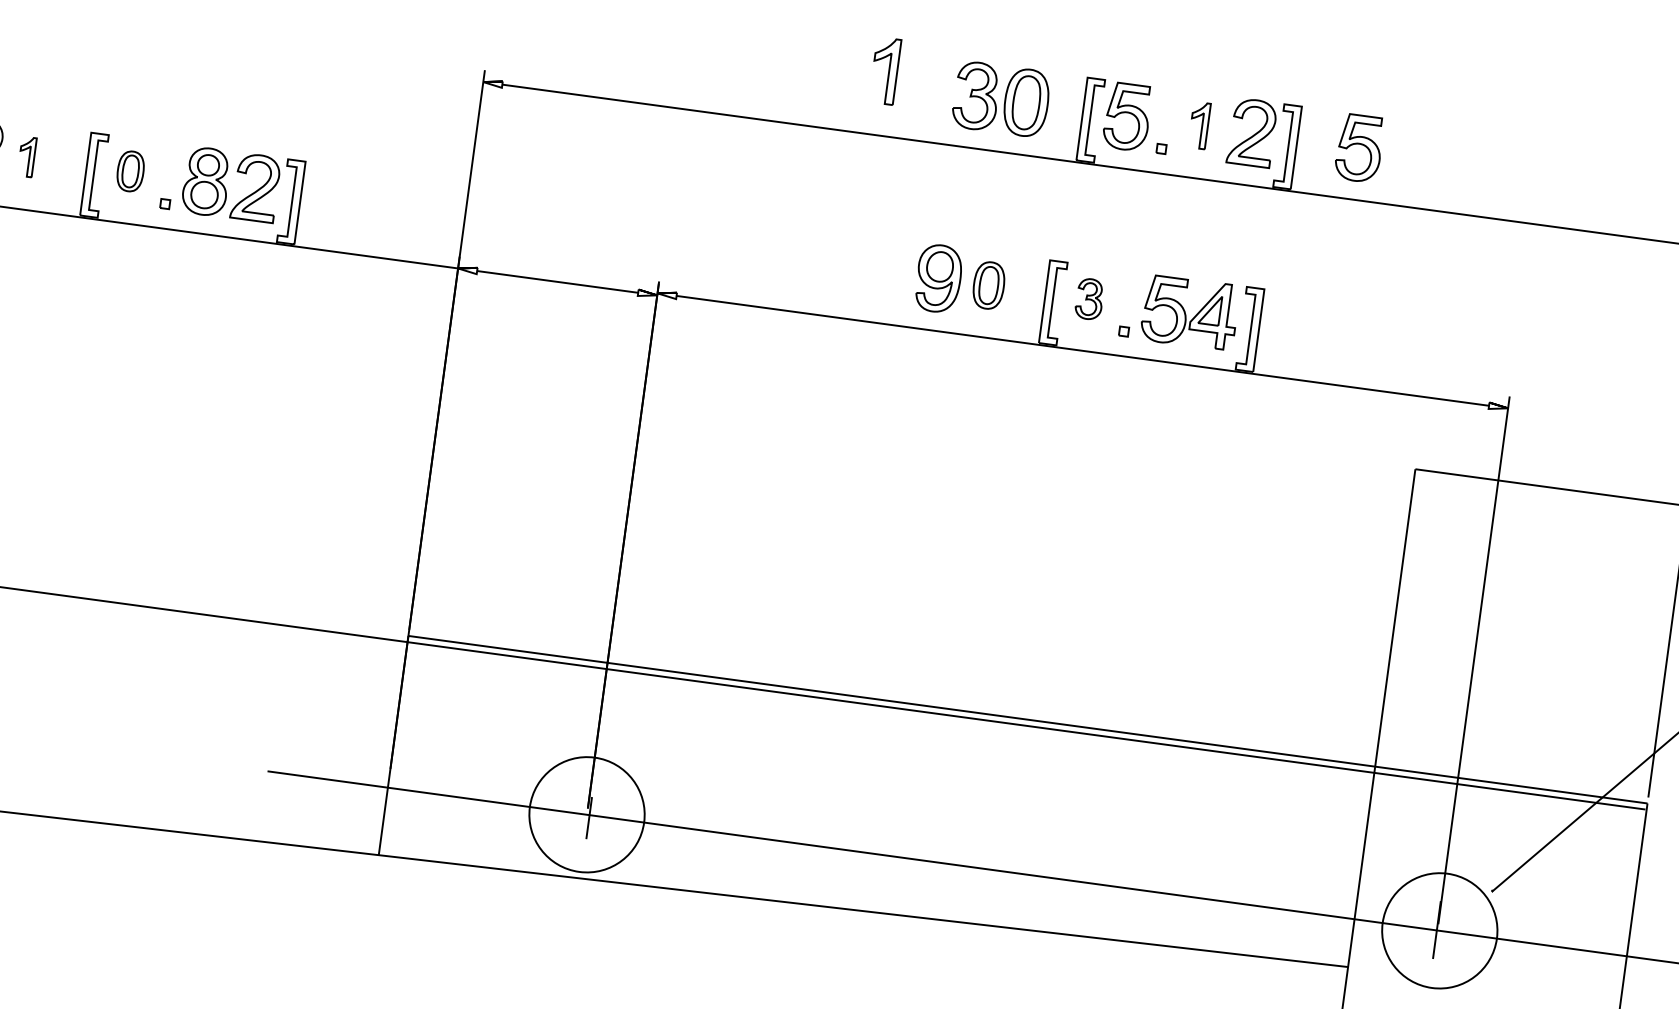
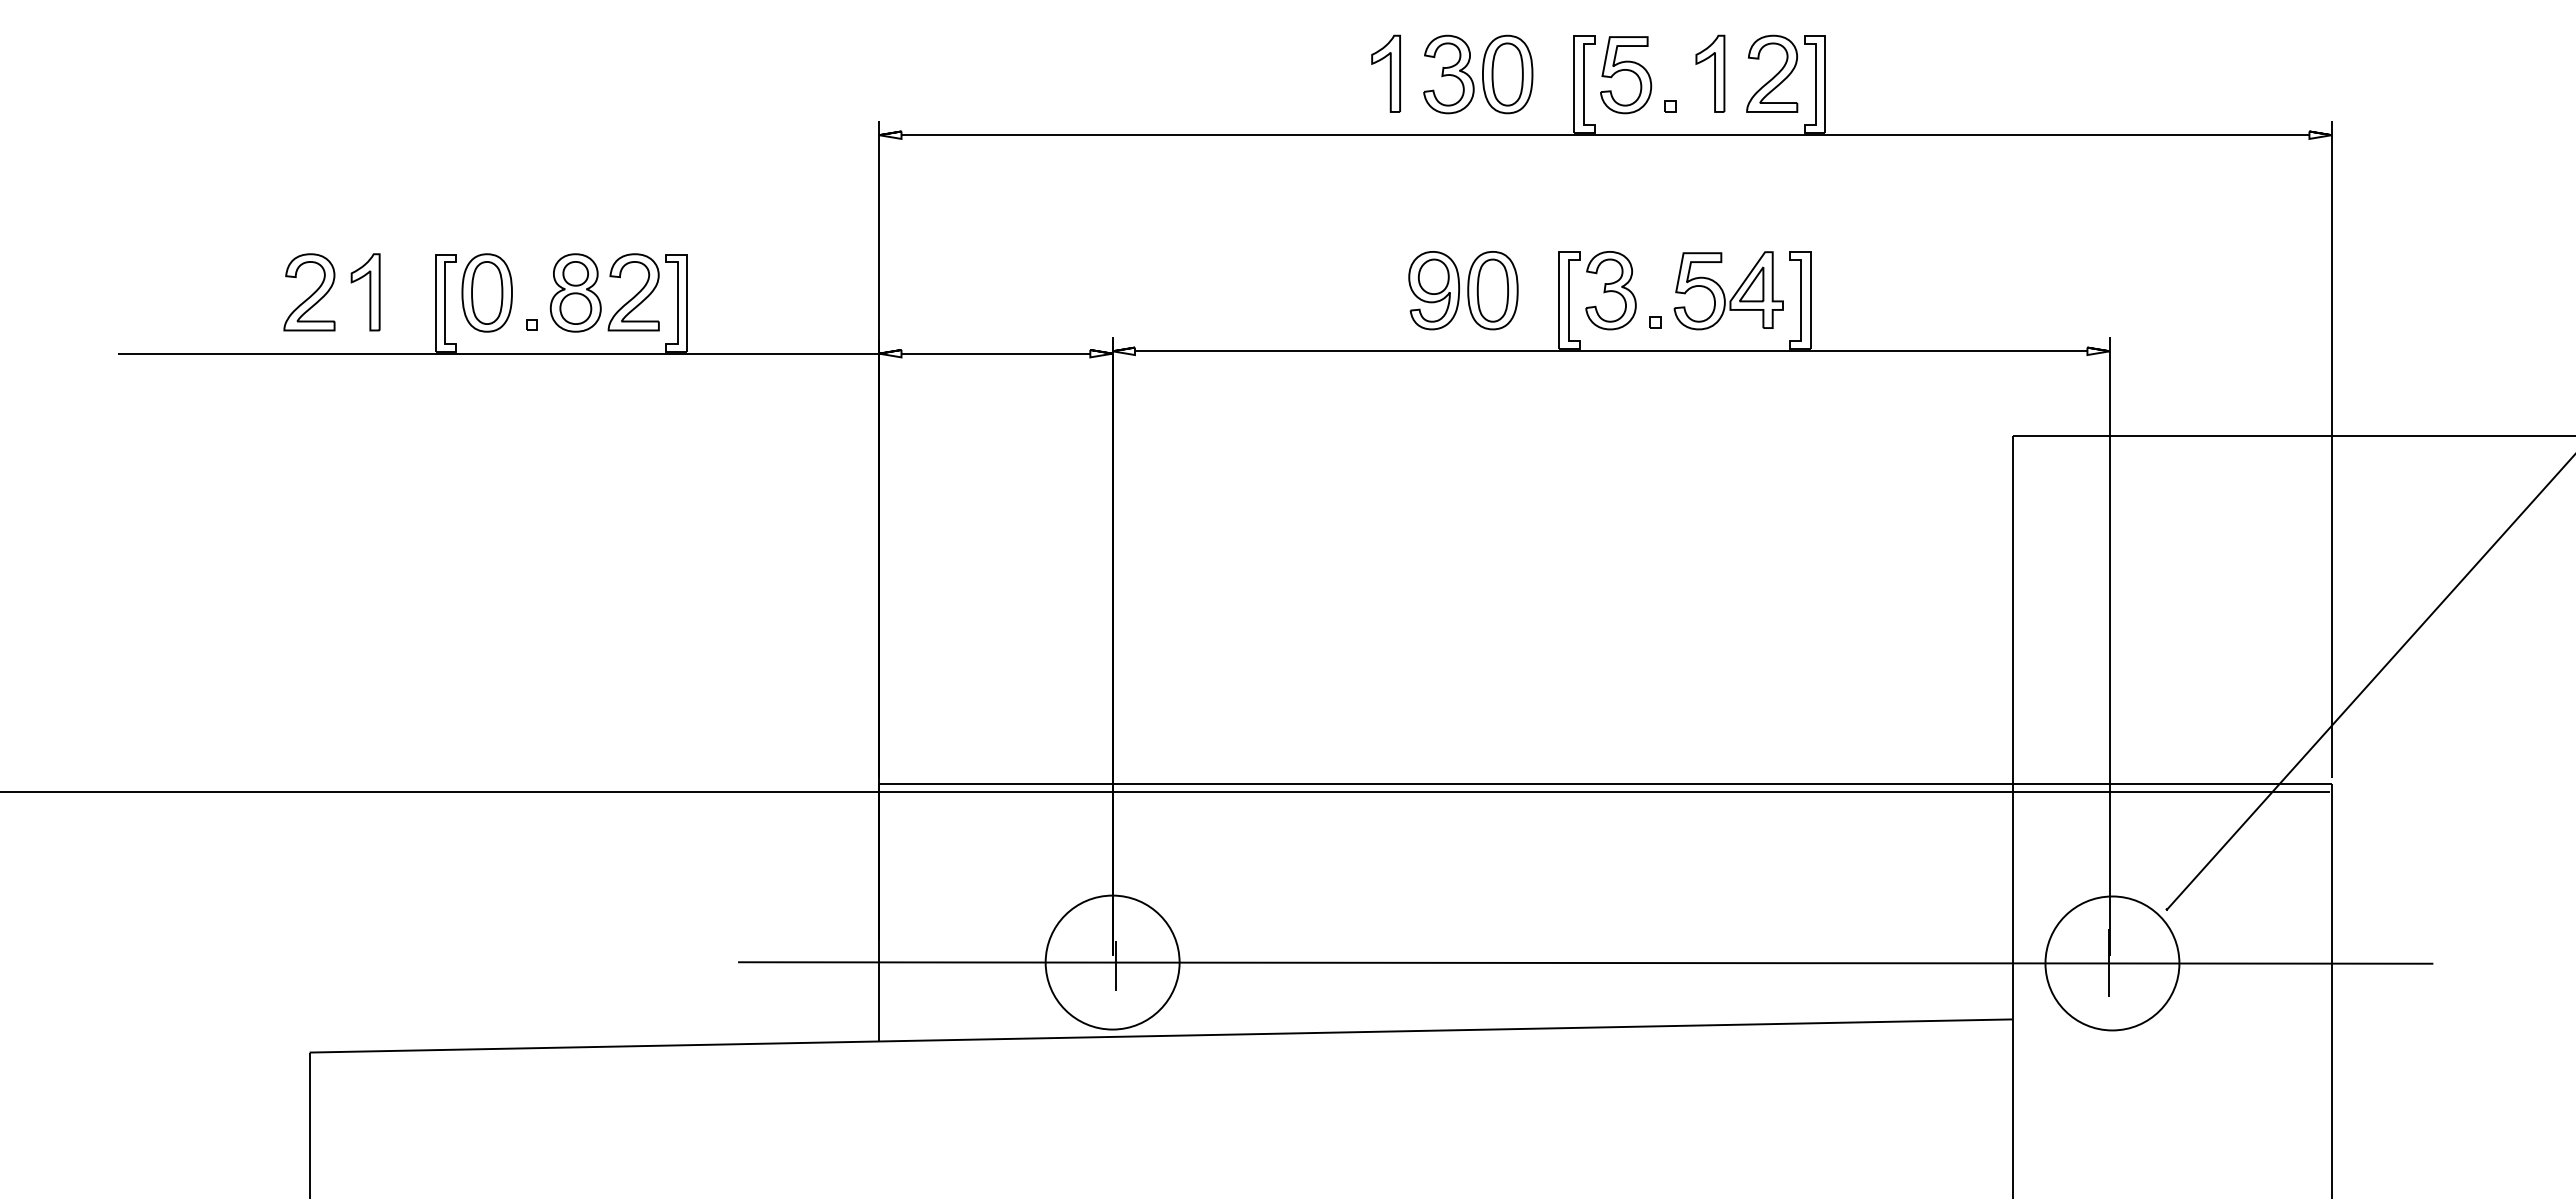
part: (884, 70) -> (1385, 73), moved
part: (1199, 125) -> (1710, 73), size x1.43
part: (1359, 148) -> (1898, 75), removed
part: (26, 157) -> (365, 292), size x1.67
part: (130, 170) -> (486, 292), size x1.67
part: (988, 285) -> (1492, 290), size x1.43
part: (1089, 298) -> (1610, 290), size x1.67

